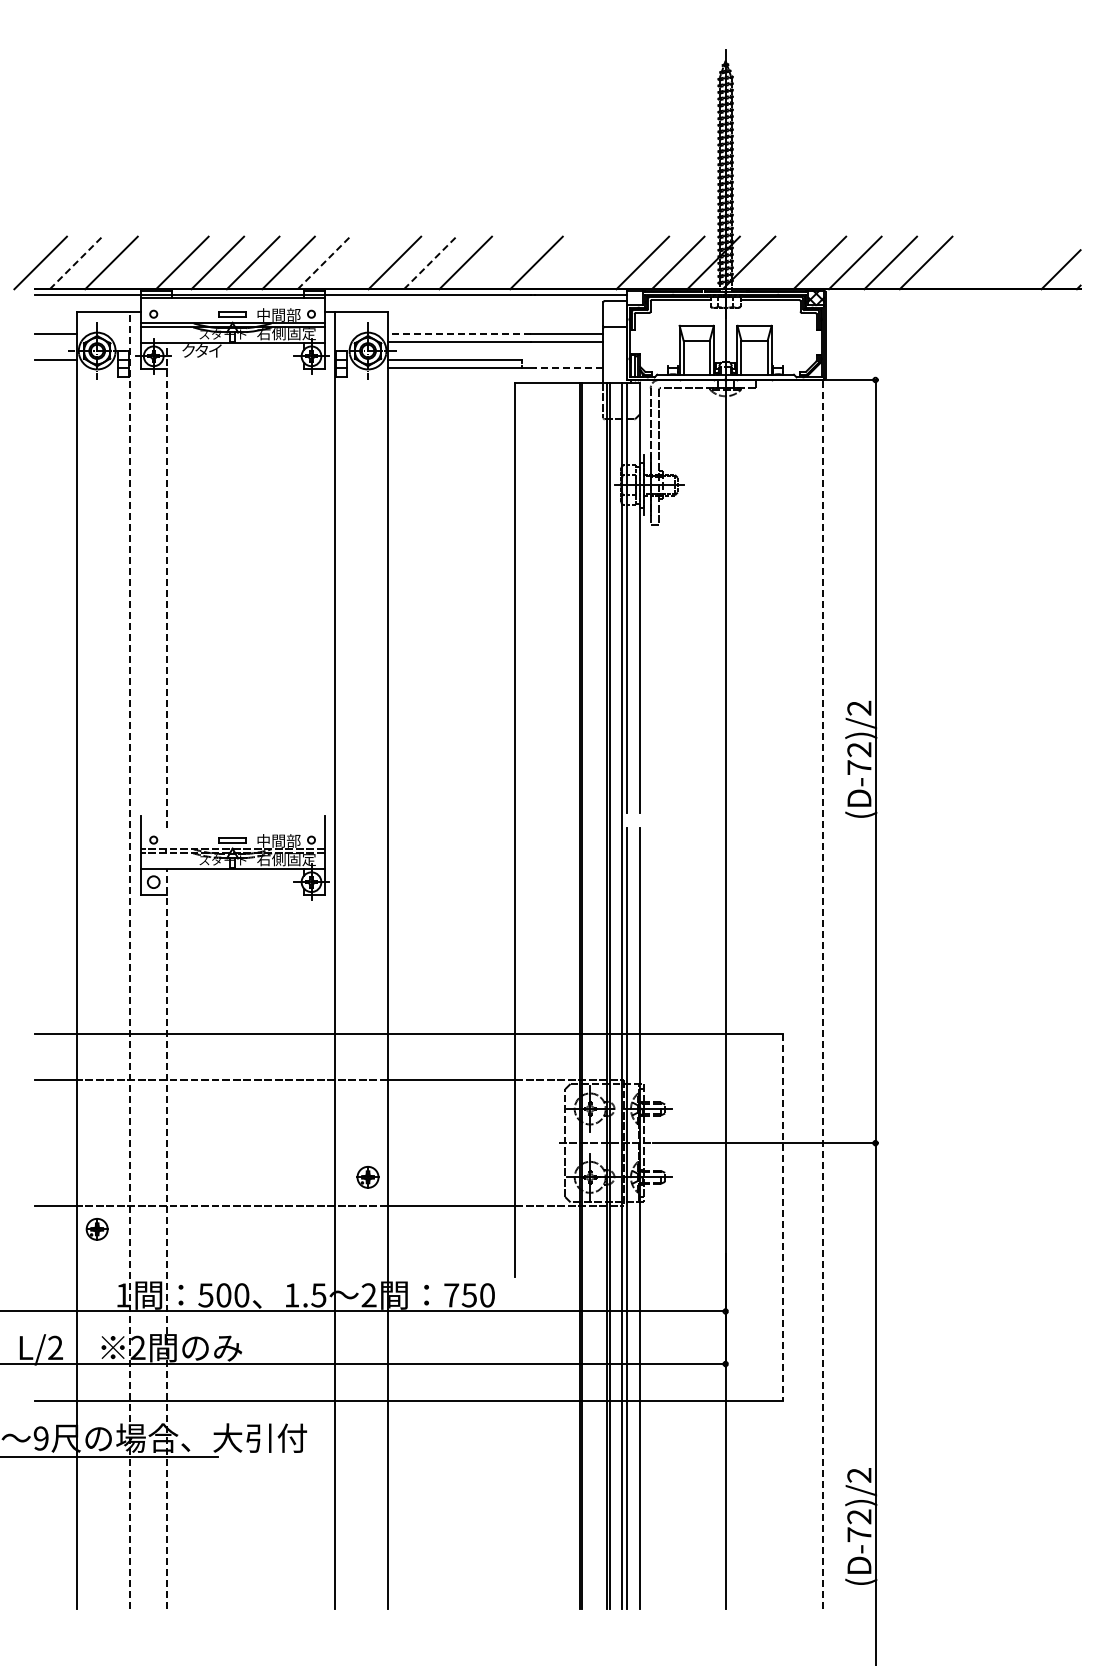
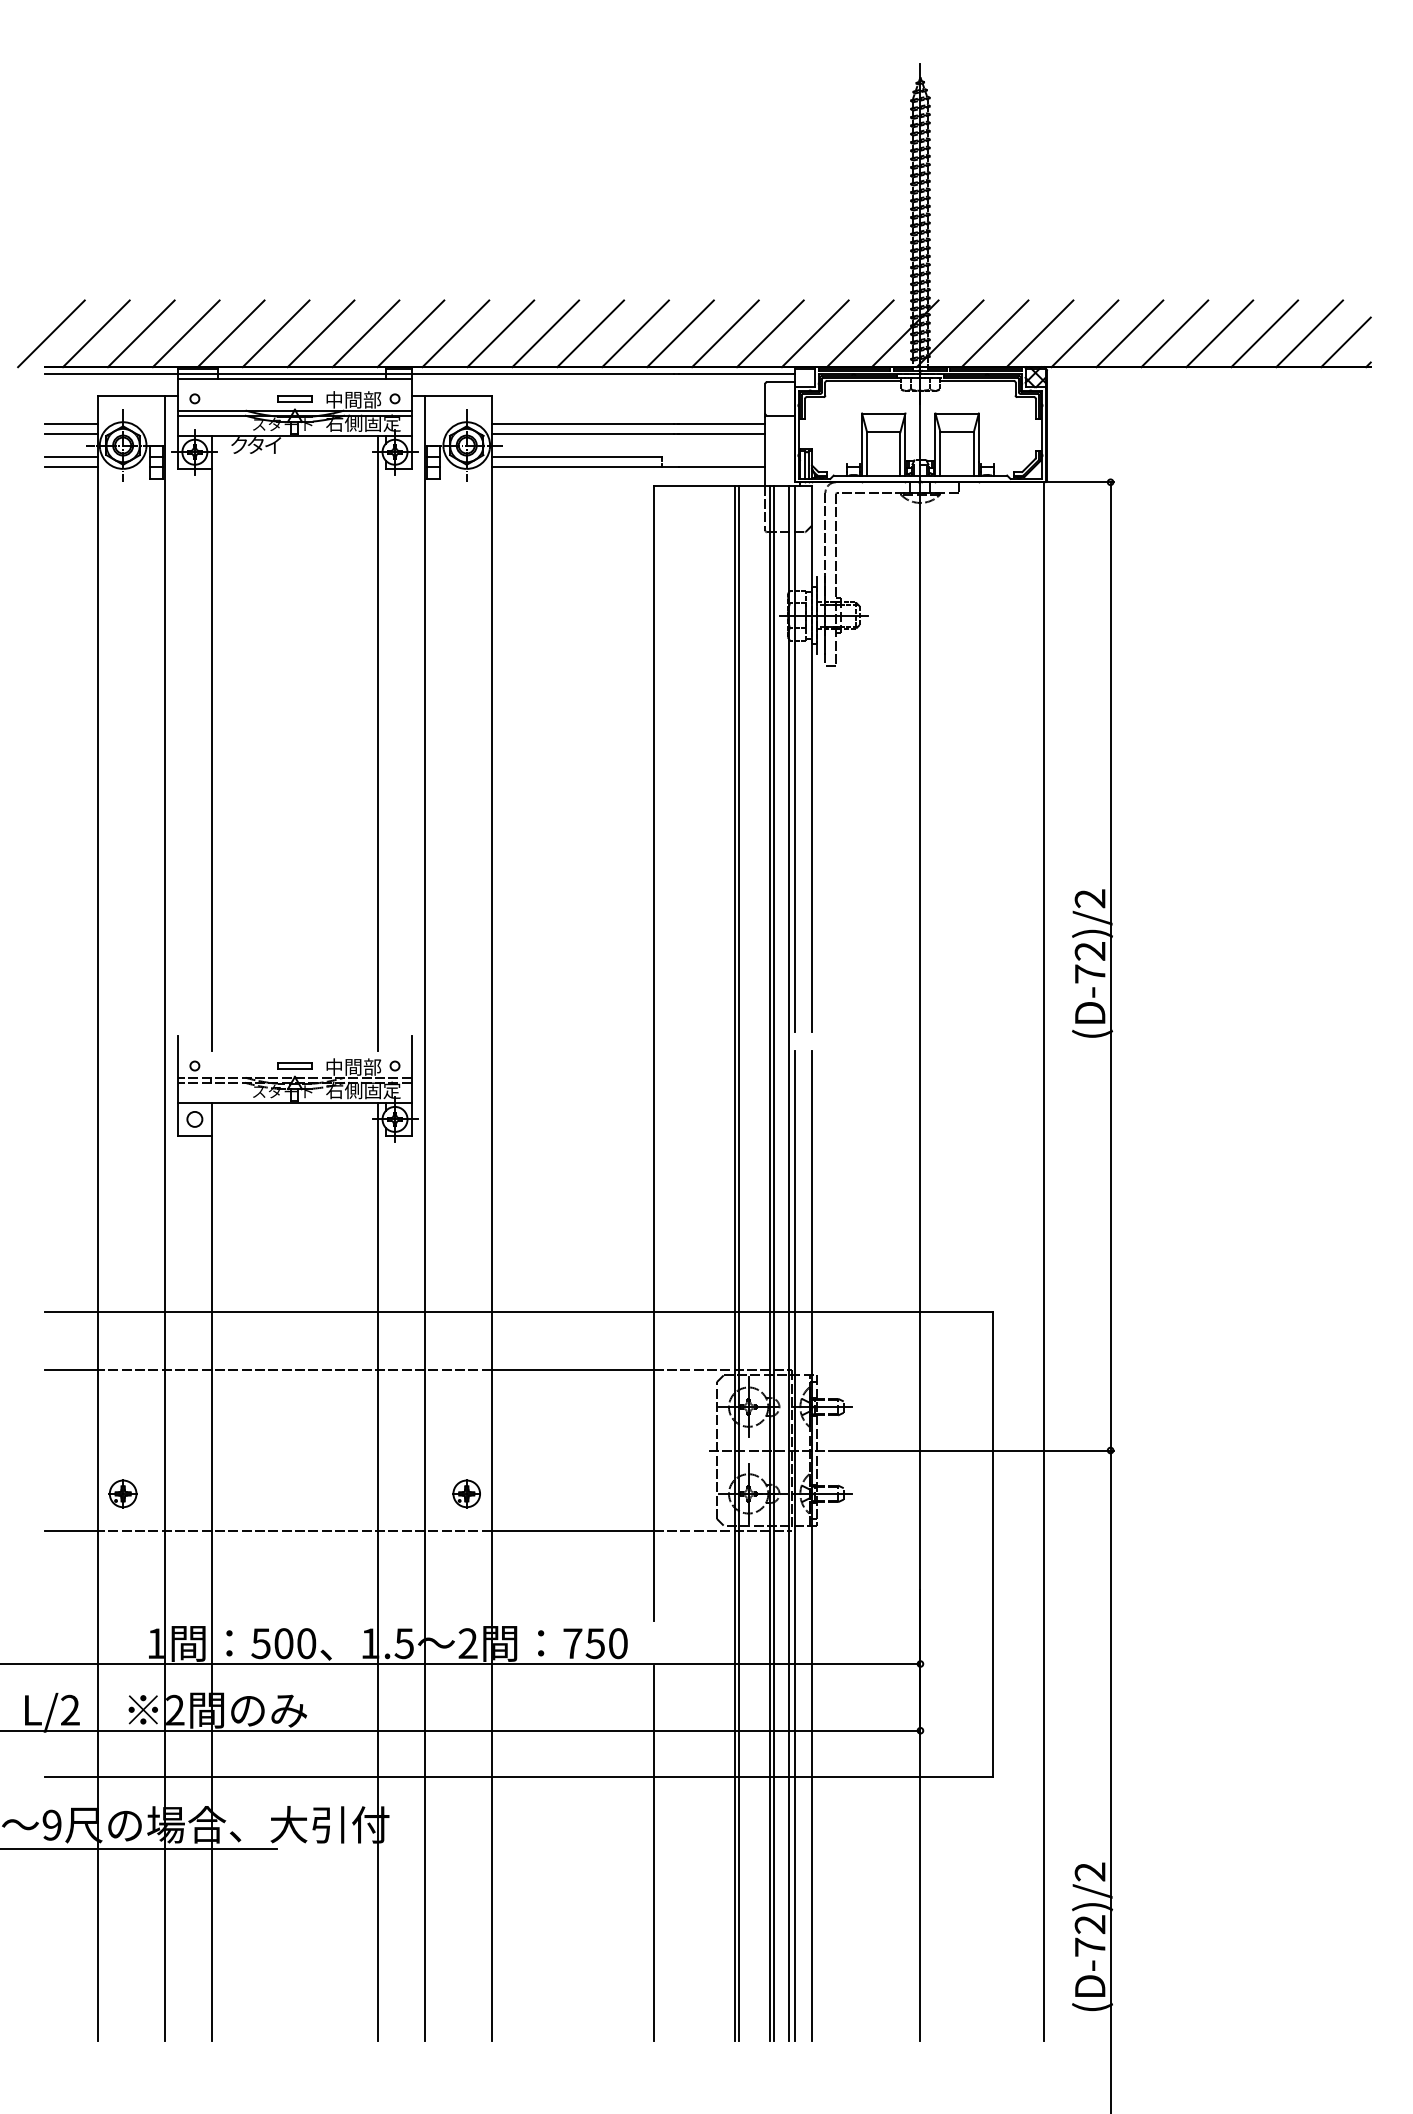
line: (76, 262) -> (96, 333), dashed -> solid
line: (146, 262) -> (185, 333), added
line: (324, 262) -> (411, 333), dashed -> solid
line: (359, 262) -> (455, 333), added
line: (430, 262) -> (546, 333), dashed -> solid
line: (500, 262) -> (634, 333), added
line: (571, 262) -> (724, 333), added
line: (607, 262) -> (770, 333), added
line: (784, 262) -> (995, 333), added
line: (961, 262) -> (1219, 333), added
line: (996, 262) -> (1264, 333), added
line: (1032, 262) -> (1309, 333), added
line: (459, 333) -> (582, 423), dashed -> solid
line: (56, 341) -> (71, 433), added
line: (56, 368) -> (71, 467), added
line: (568, 368) -> (721, 467), dashed -> solid
line: (166, 585) -> (211, 742), dashed -> solid
line: (298, 585) -> (378, 742), added
line: (130, 959) -> (165, 1217), dashed -> solid
line: (822, 993) -> (1043, 1260), dashed -> solid
line: (783, 1217) -> (993, 1544), dashed -> solid
part: (96, 1229) -> (122, 1494), moved
line: (166, 1238) -> (211, 1571), dashed -> solid
line: (298, 1238) -> (378, 1571), added
line: (515, 1460) -> (653, 1853), added

